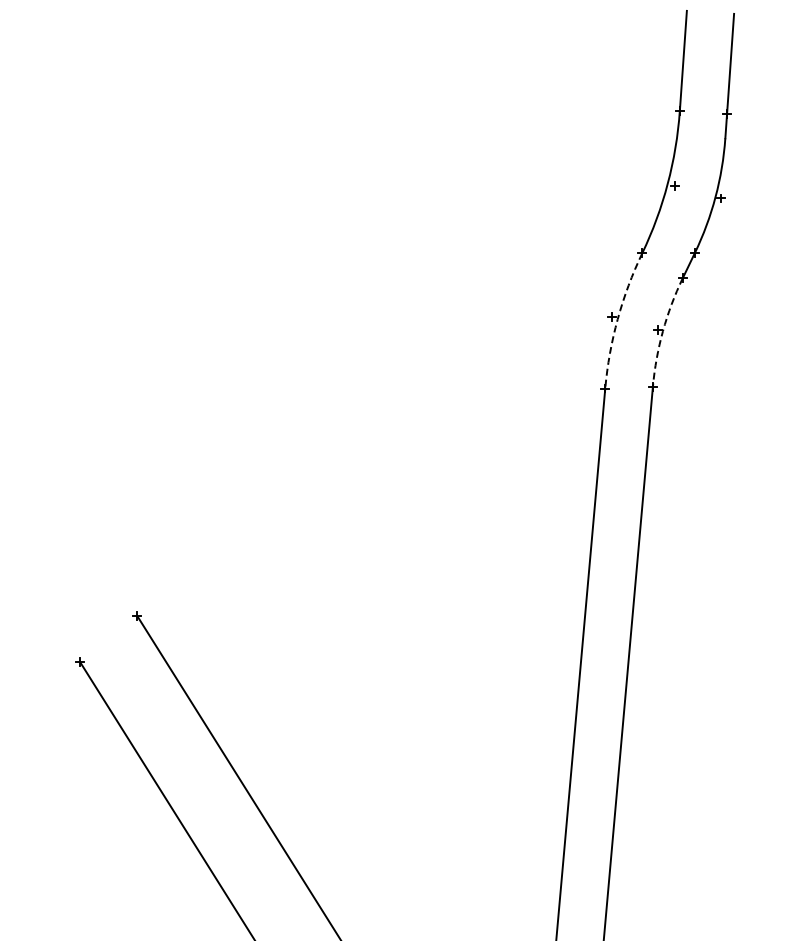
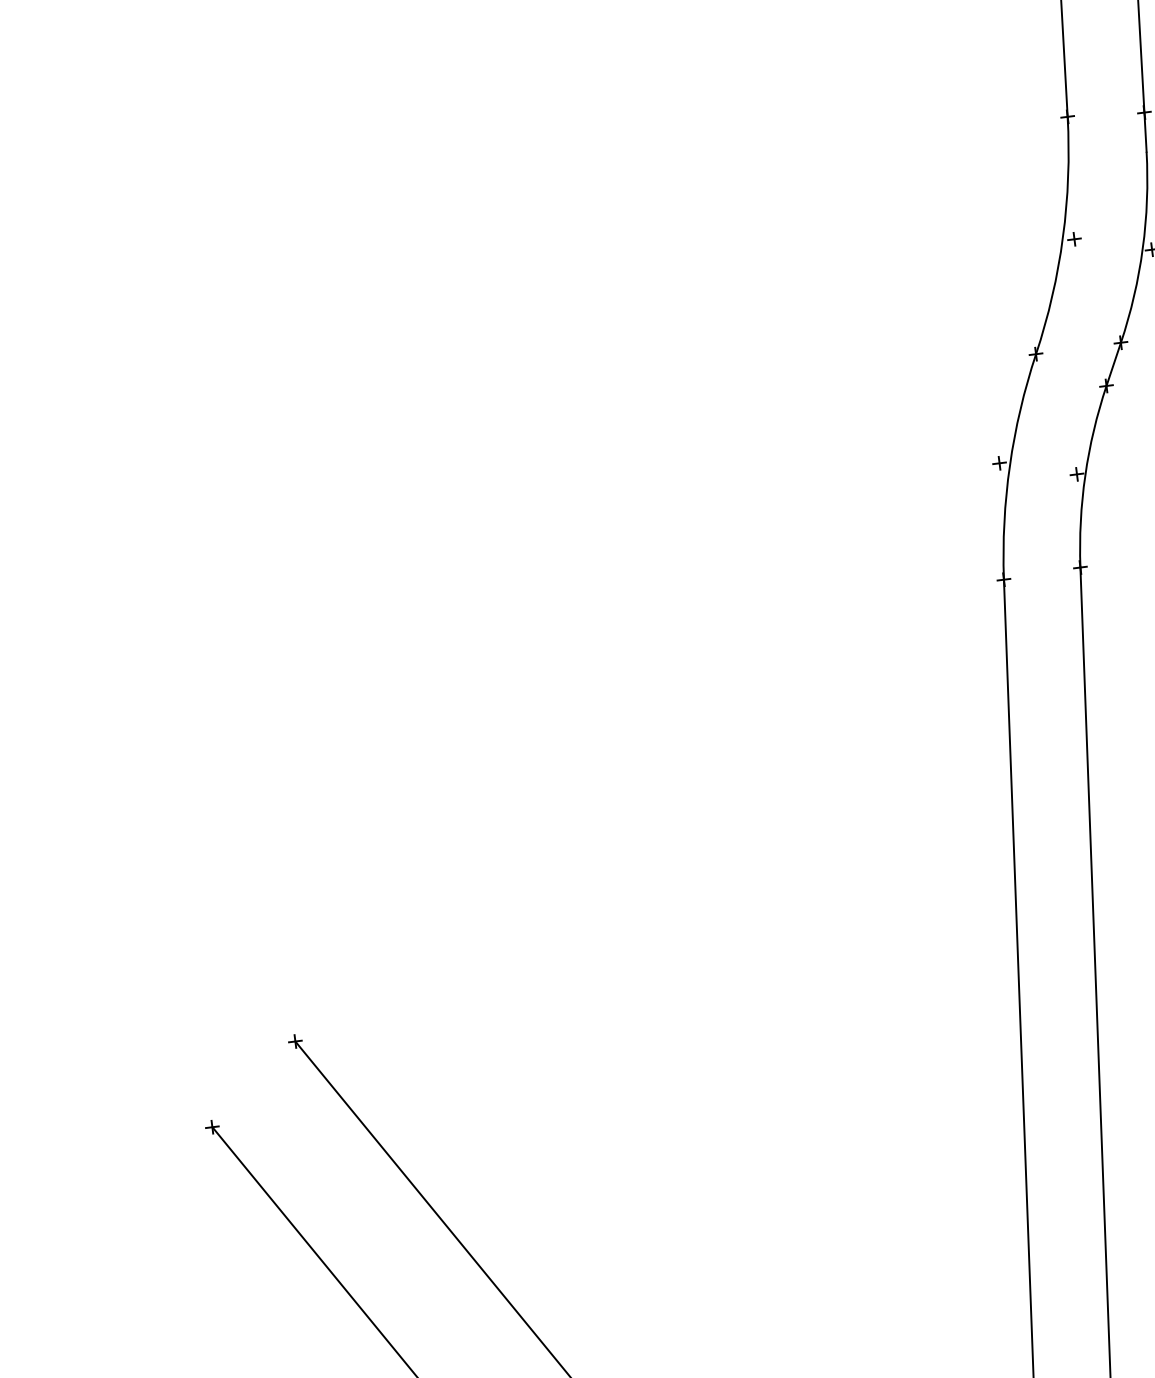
arc: (617, 319) -> (1009, 465), dashed -> solid
arc: (662, 331) -> (1084, 476), dashed -> solid

